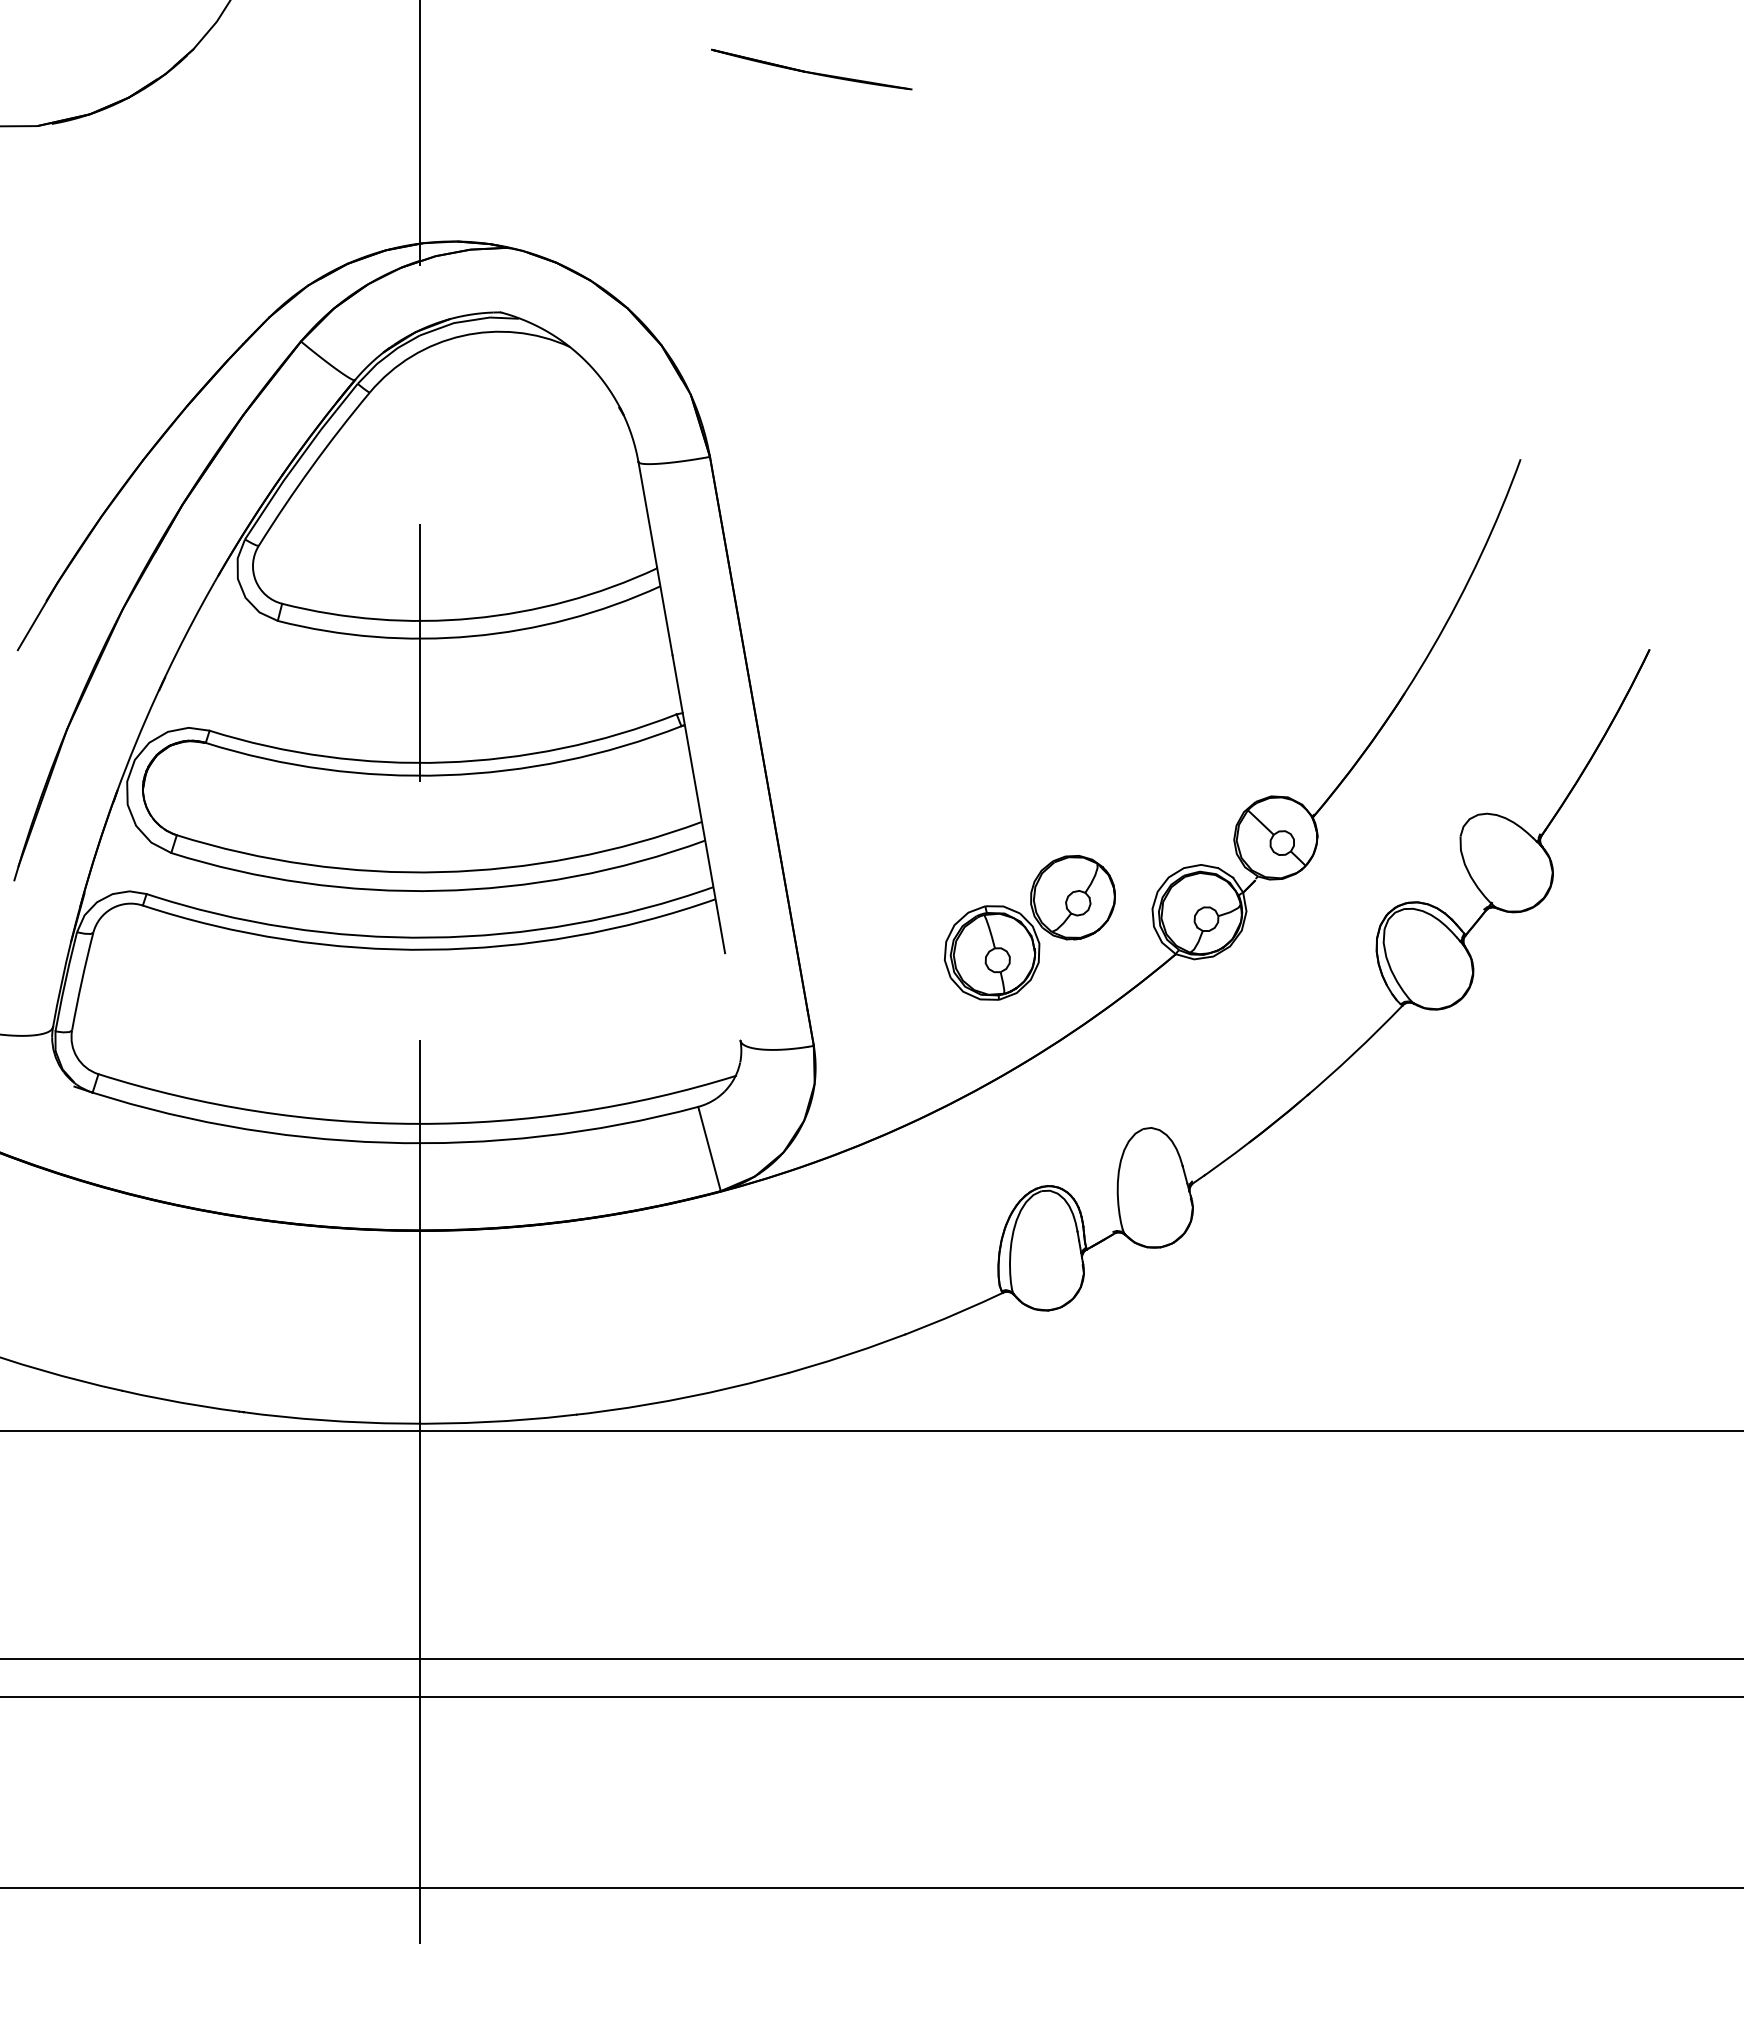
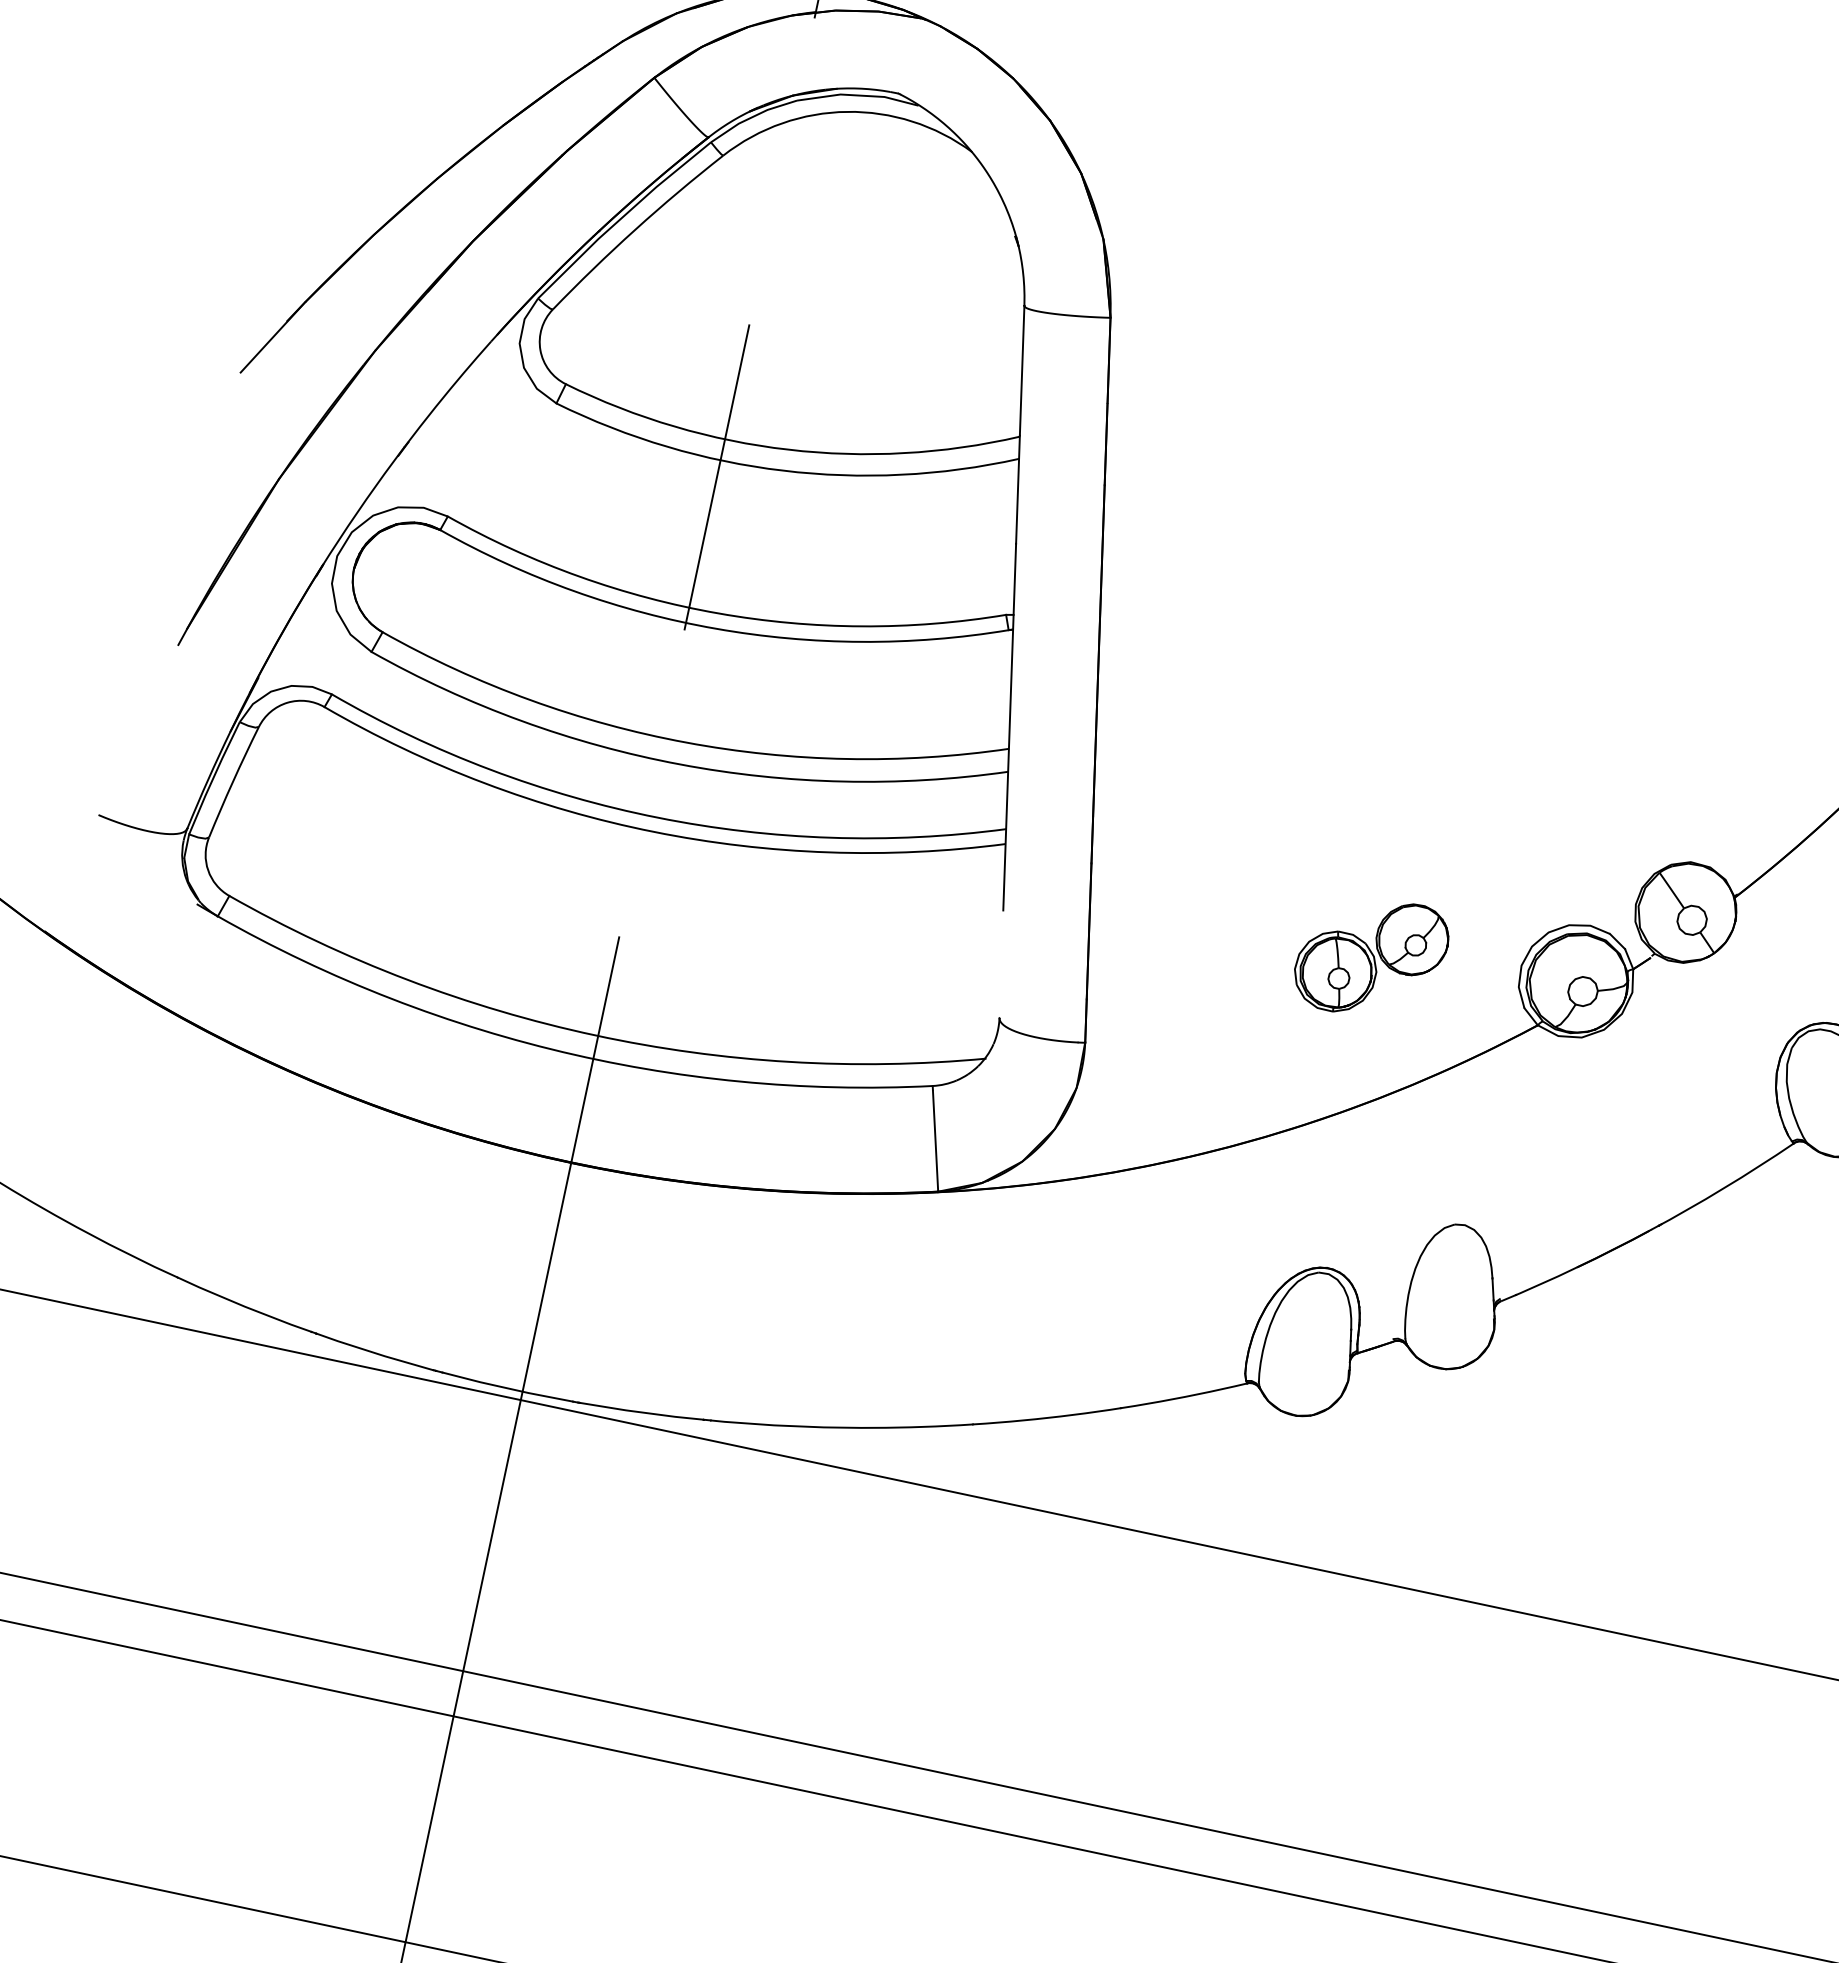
part: (1029, 927) -> (1370, 956), size x0.7

